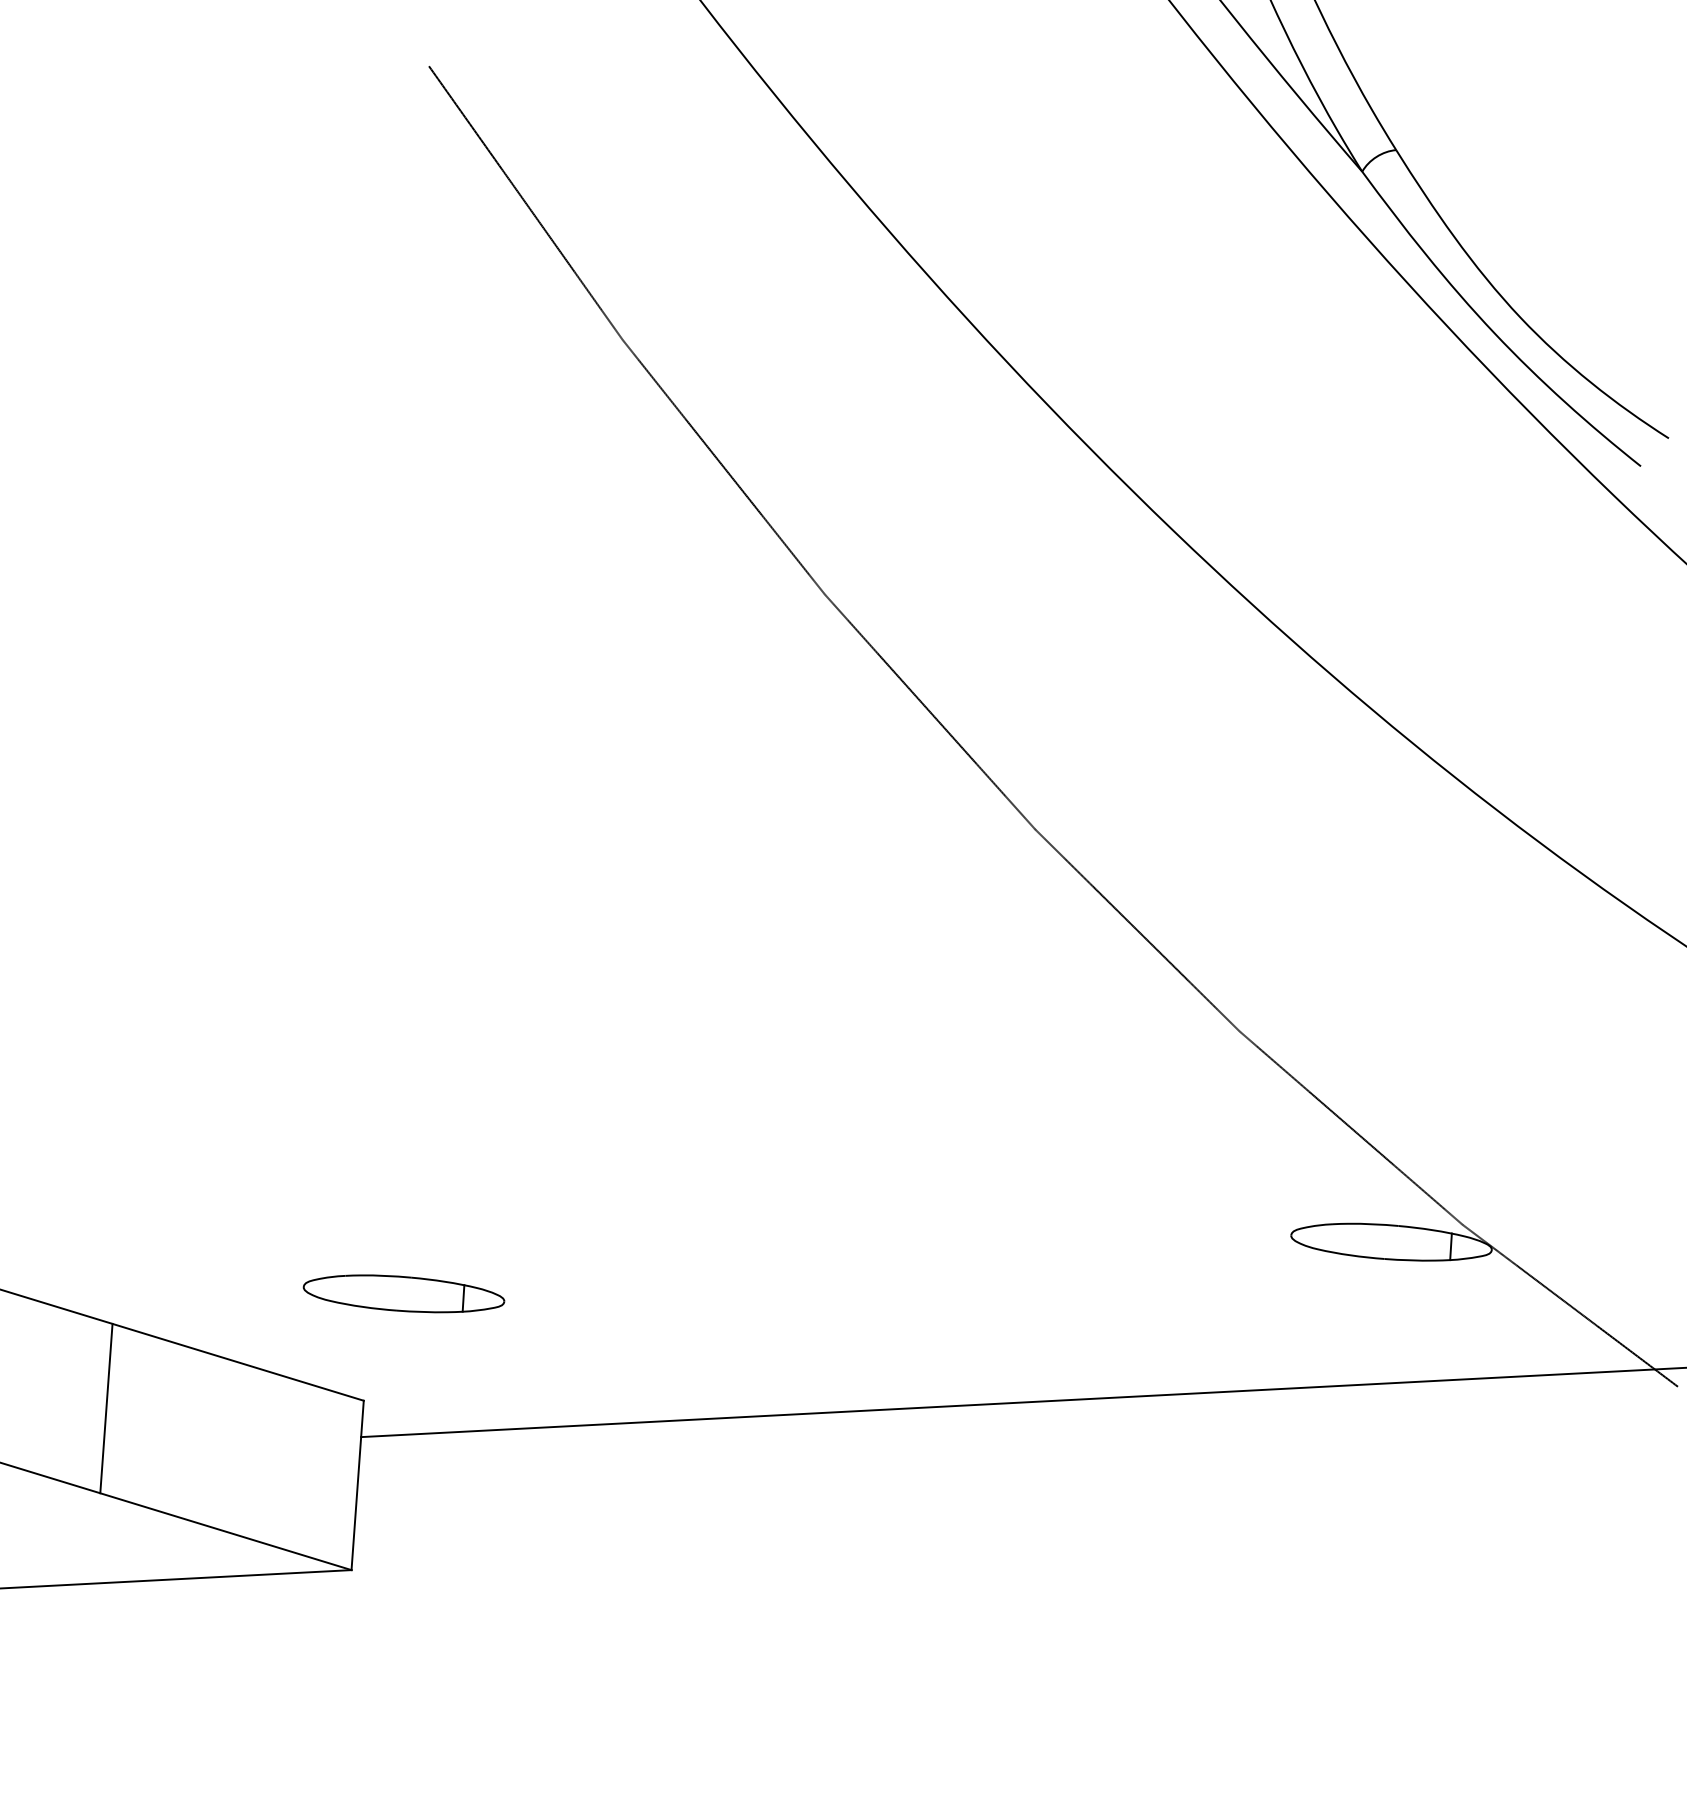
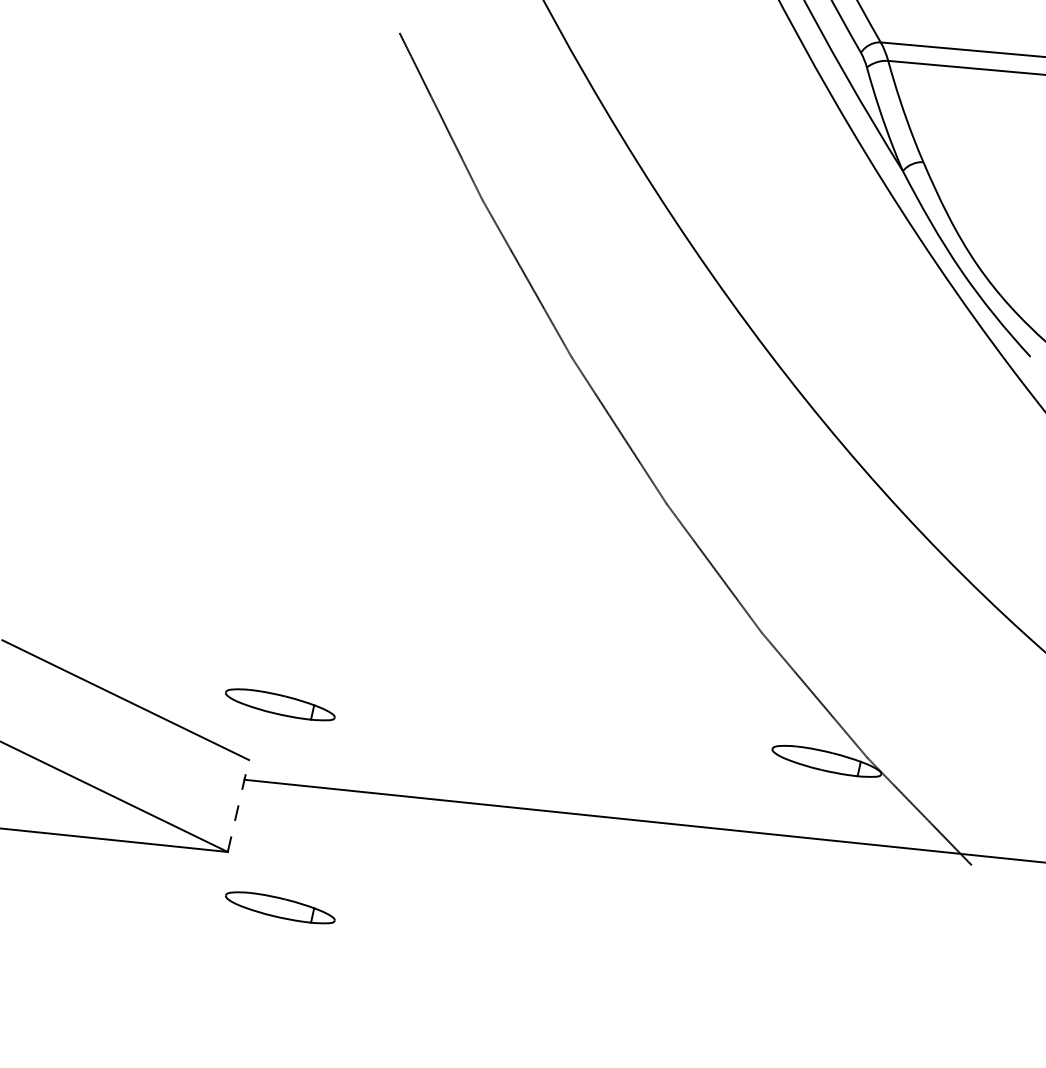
line: (105, 1409) -> (106, 742), removed
line: (357, 1484) -> (238, 805), solid -> dashed
part: (460, 1654) -> (280, 907), added

